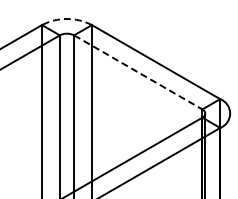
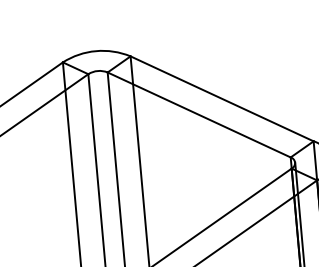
arc: (66, 19) -> (95, 51), dashed -> solid
line: (138, 72) -> (199, 115), dashed -> solid

